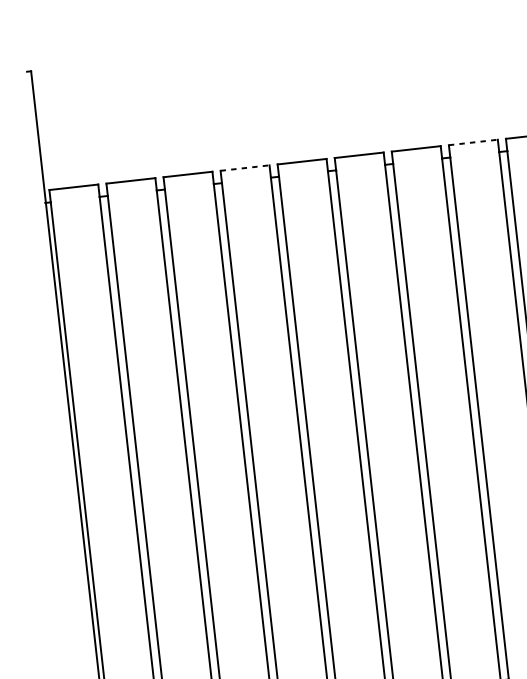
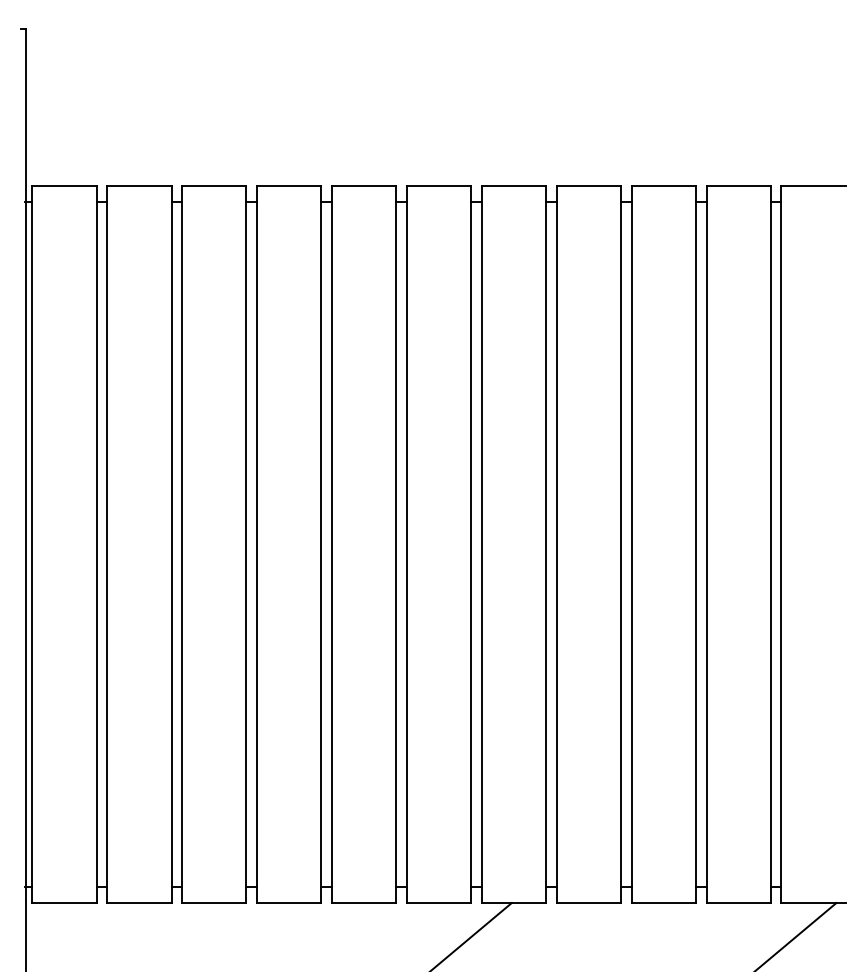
line: (473, 142) -> (589, 185), dashed -> solid
line: (245, 167) -> (289, 185), dashed -> solid

